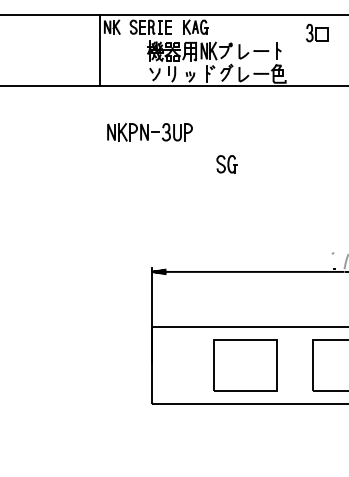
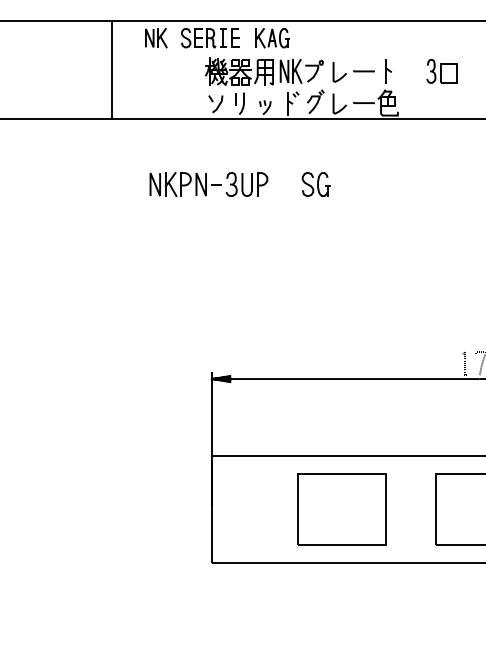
part: (317, 33) -> (442, 71), moved
line: (99, 50) -> (112, 70), moved
part: (226, 164) -> (315, 184), moved

